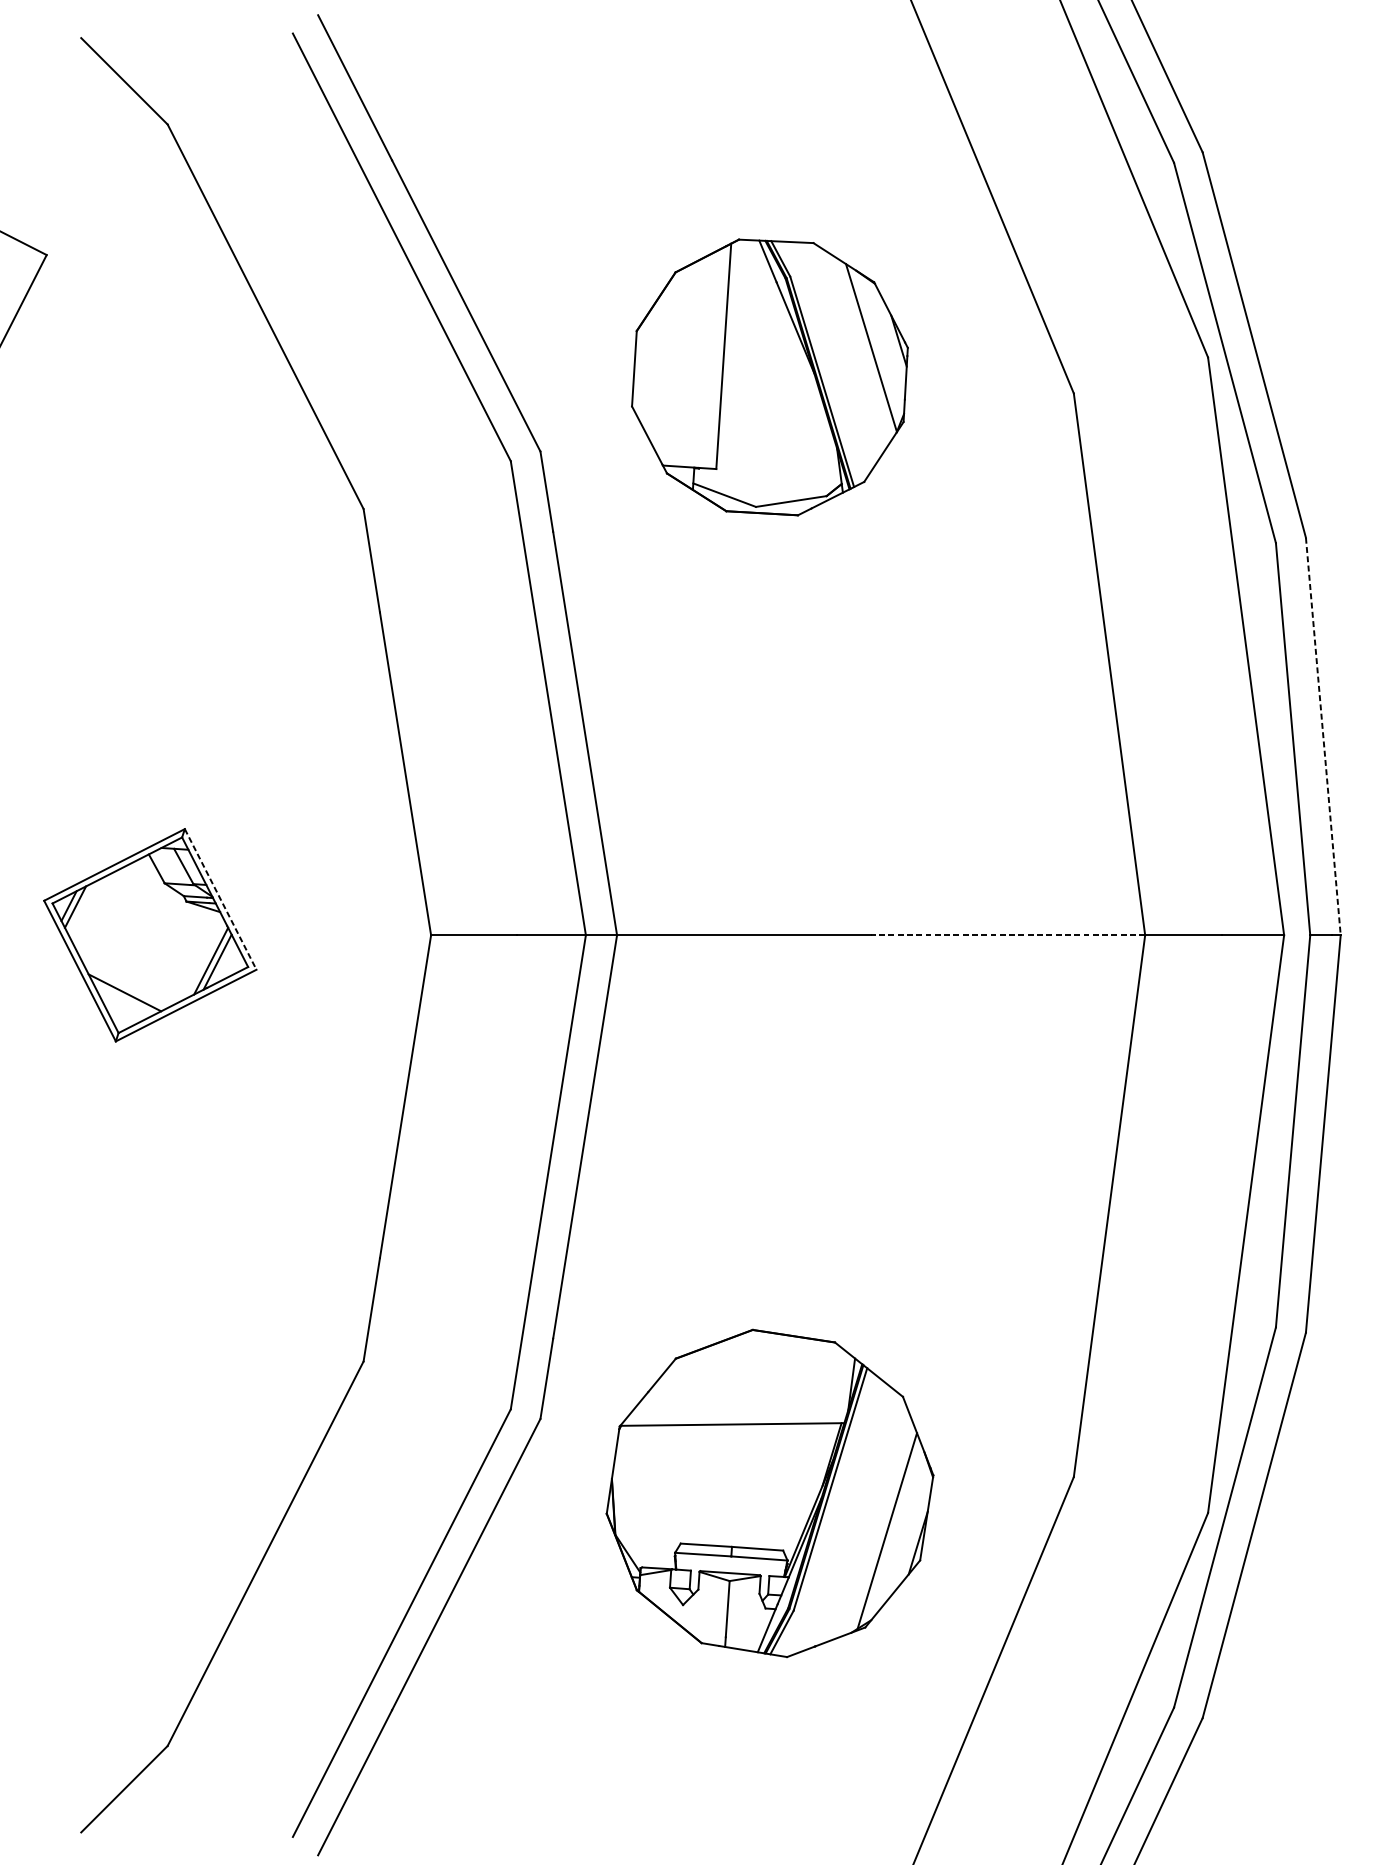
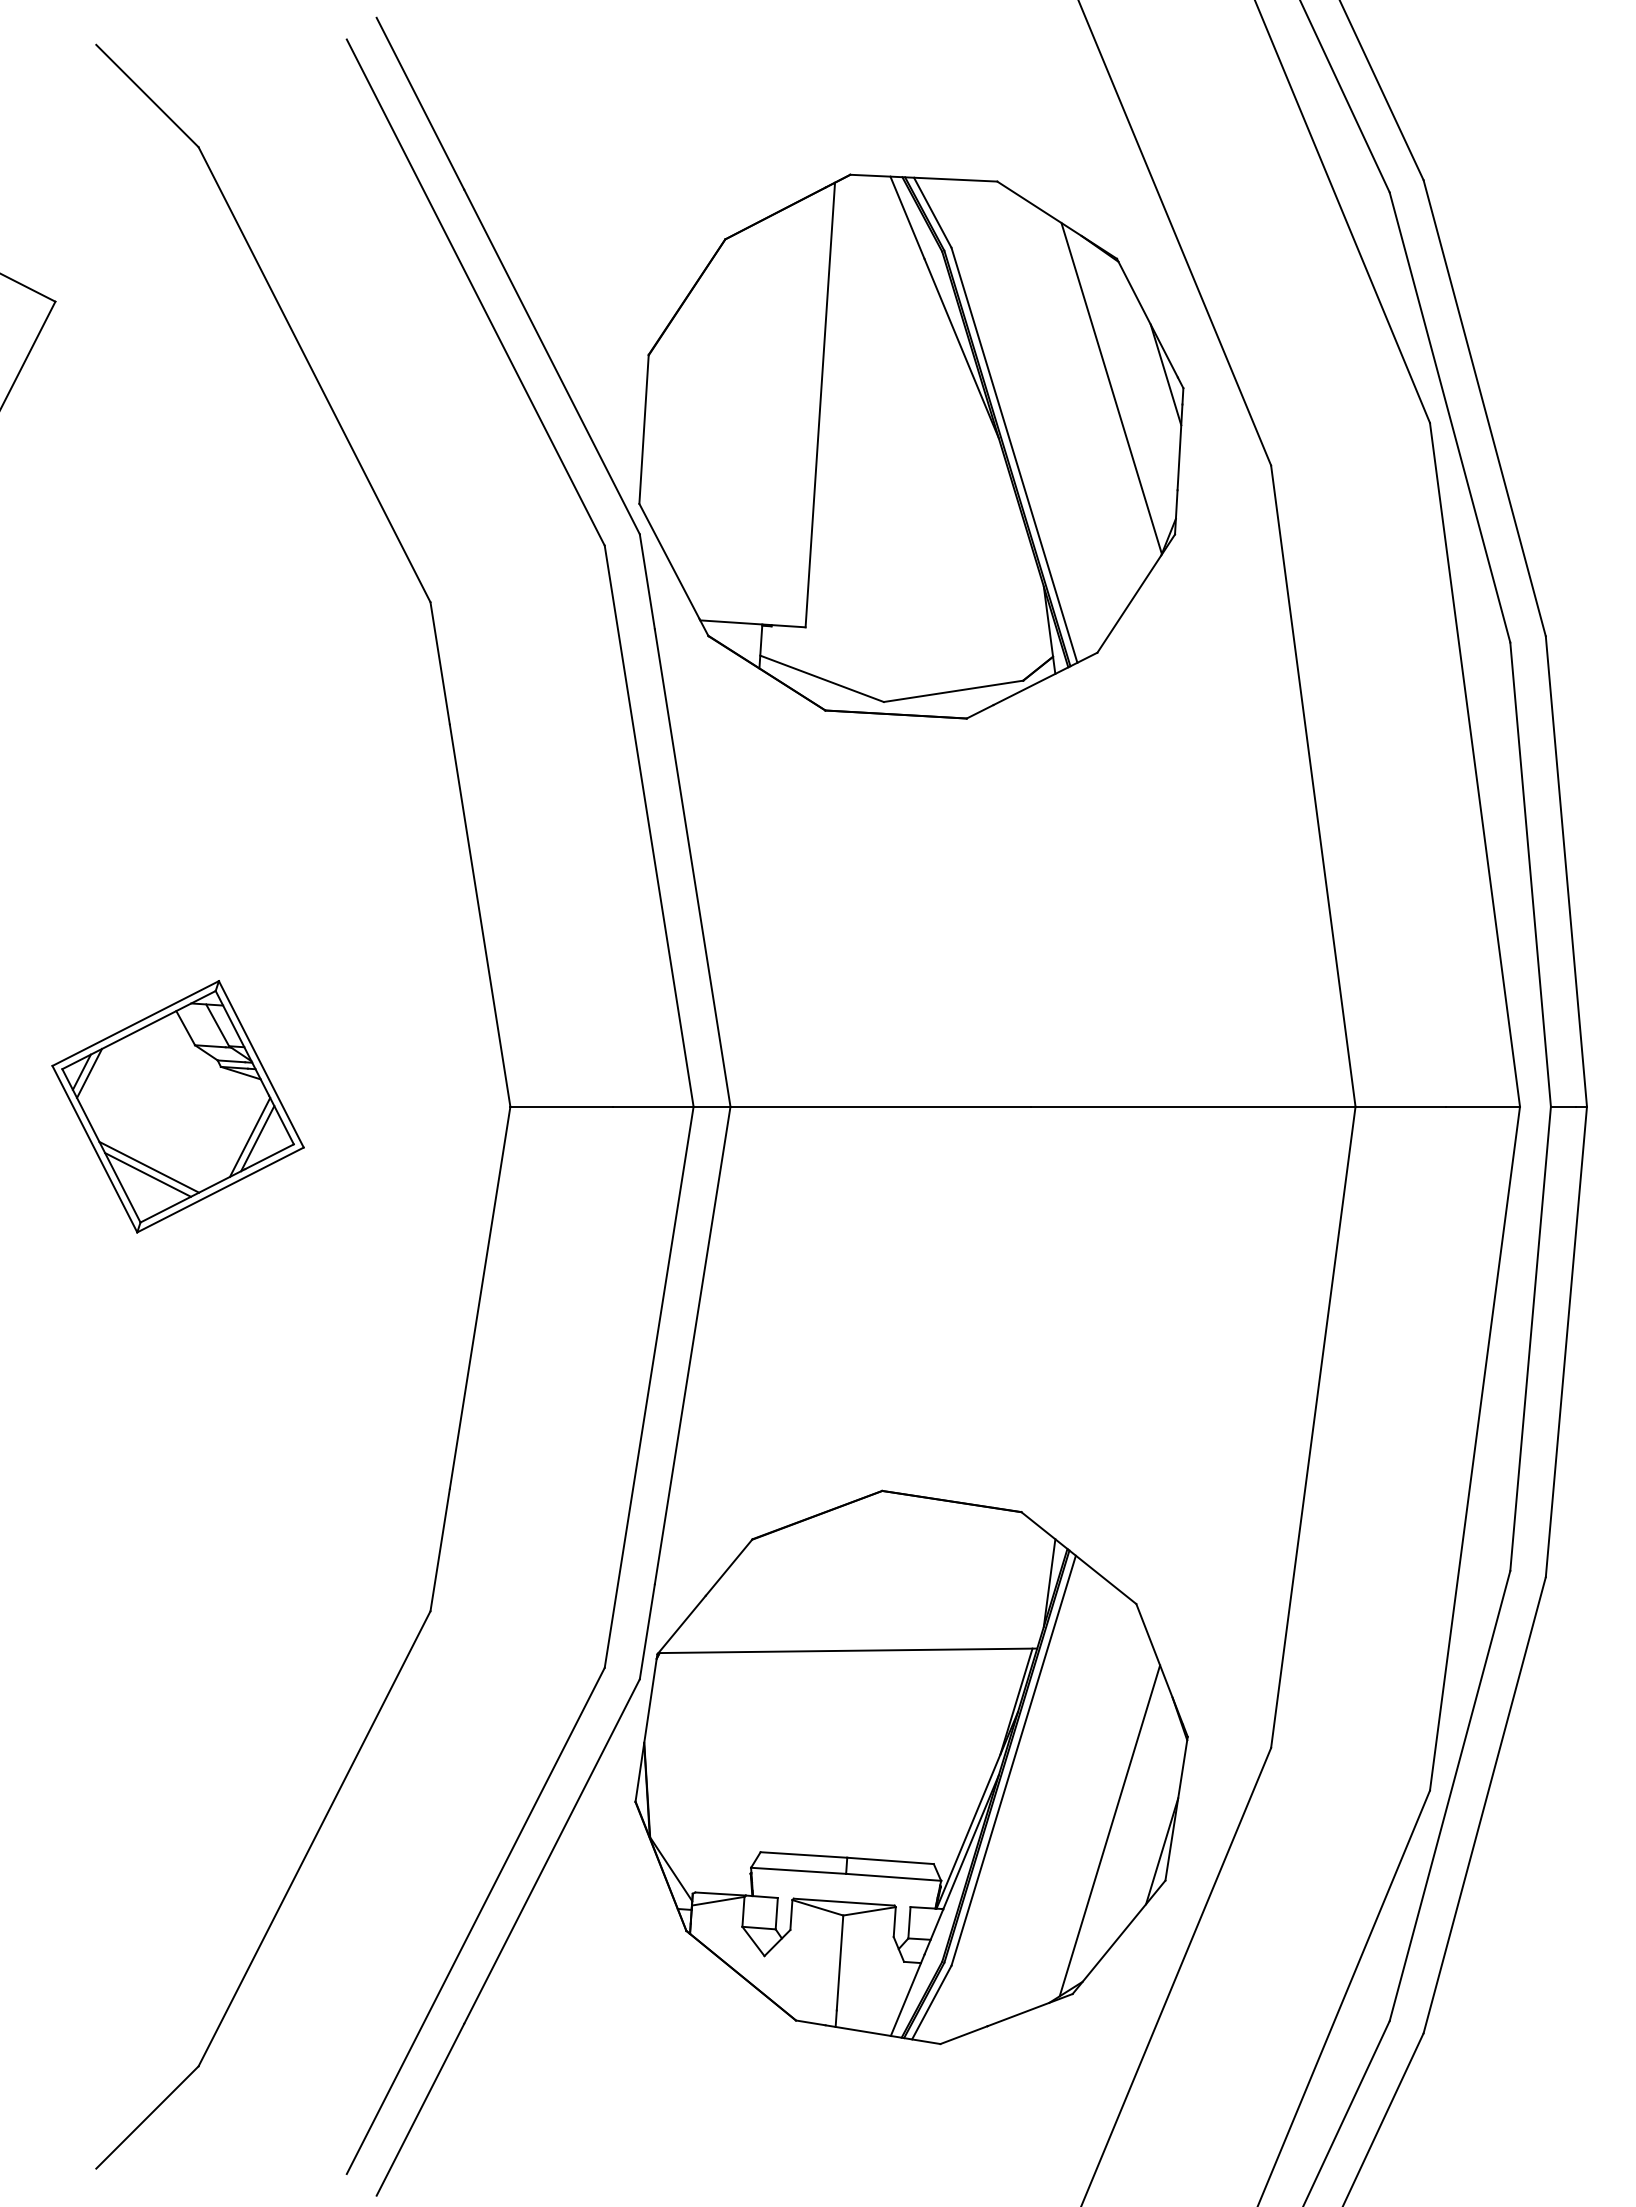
part: (769, 377) -> (911, 446), size x1.67
line: (1323, 737) -> (1566, 872), dashed -> solid
line: (220, 899) -> (261, 1064), dashed -> solid
line: (1007, 935) -> (1192, 1106), dashed -> solid
line: (126, 985) -> (149, 1166), added
part: (769, 1493) -> (911, 1767), size x1.43

